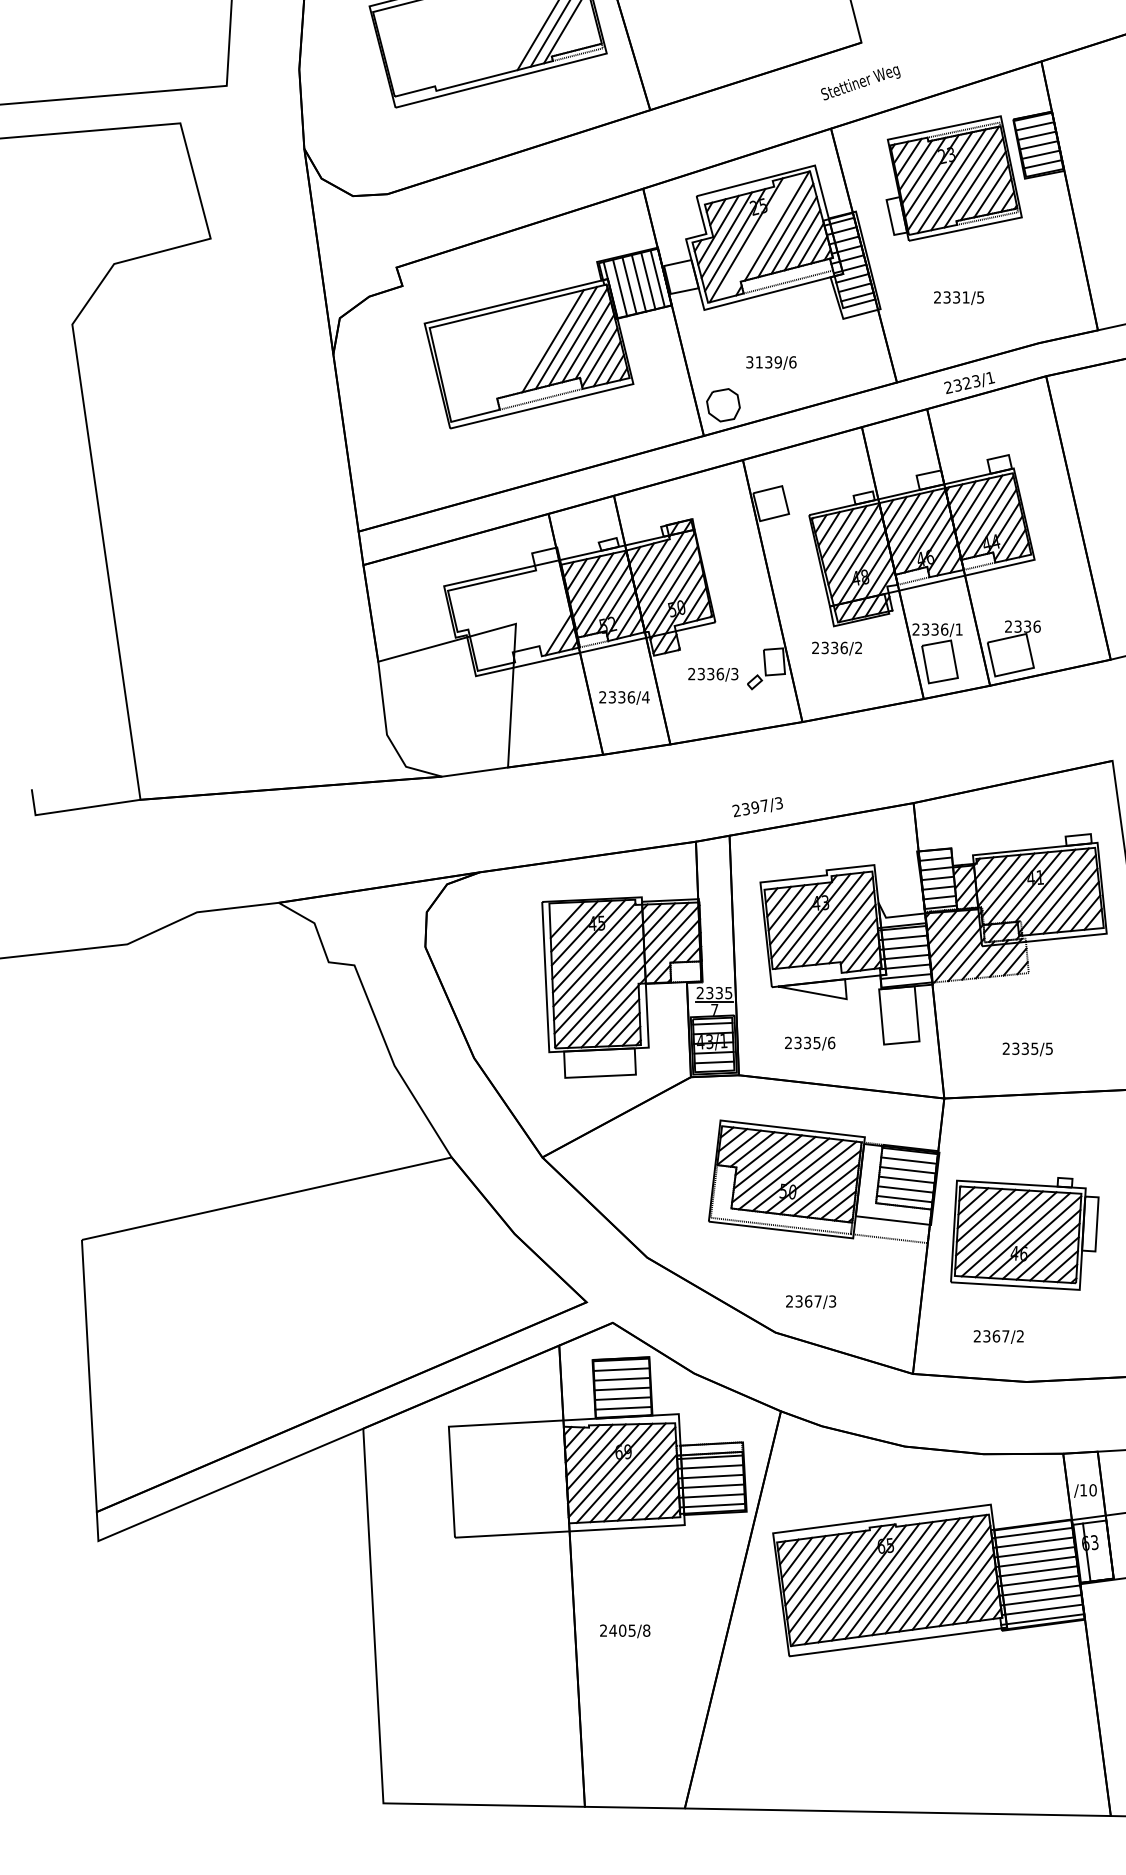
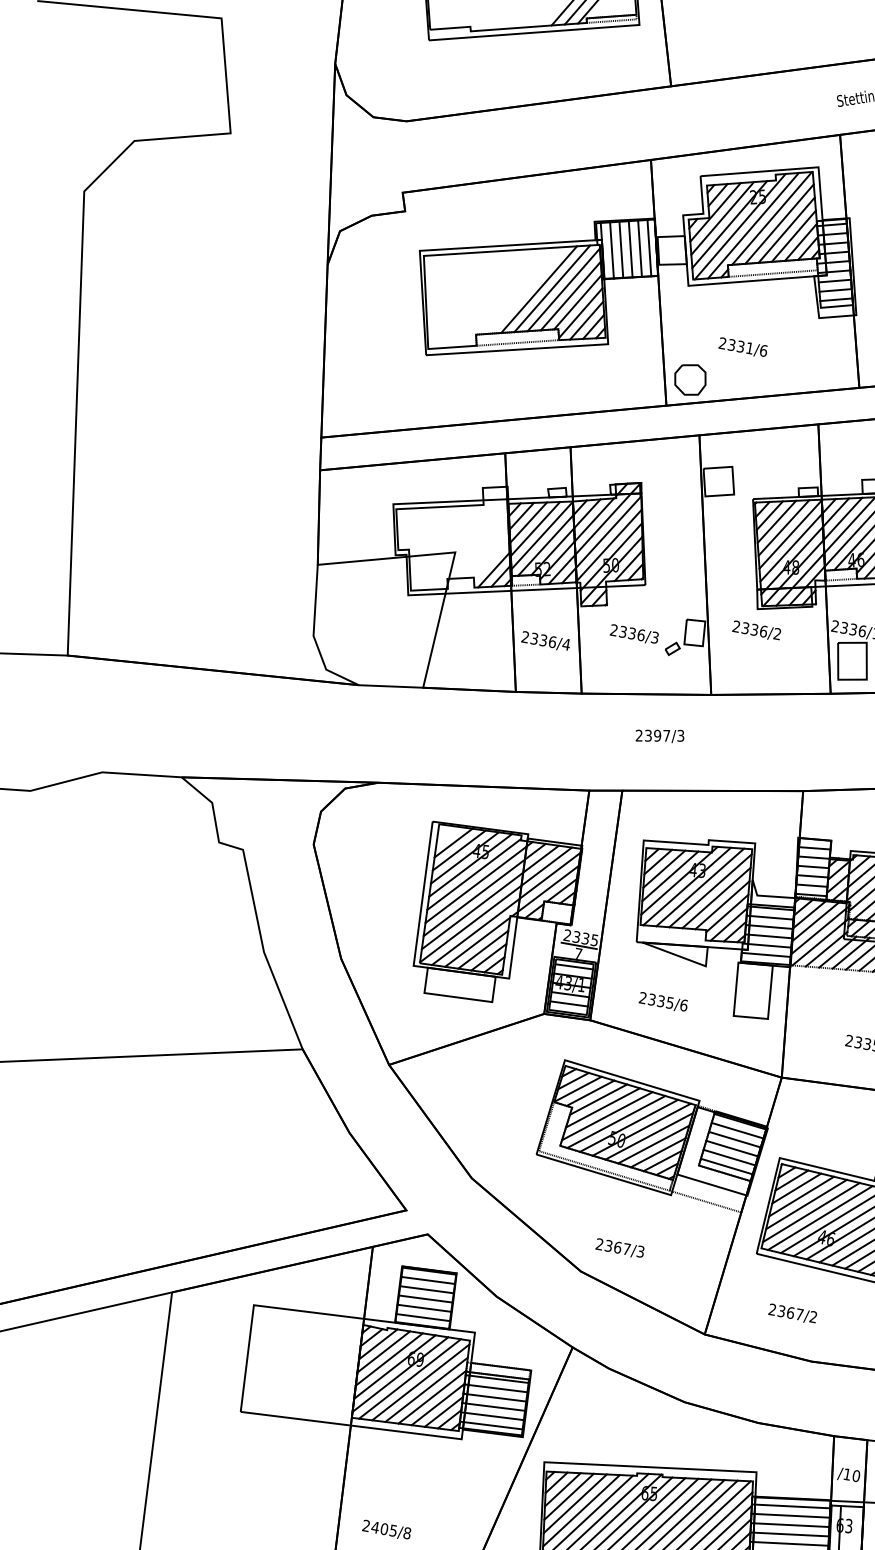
line: (759, 236) -> (753, 225), added
text: (763, 362) -> (735, 345), 3139/6 -> 2331/6
text: (757, 807) -> (659, 736), moved

